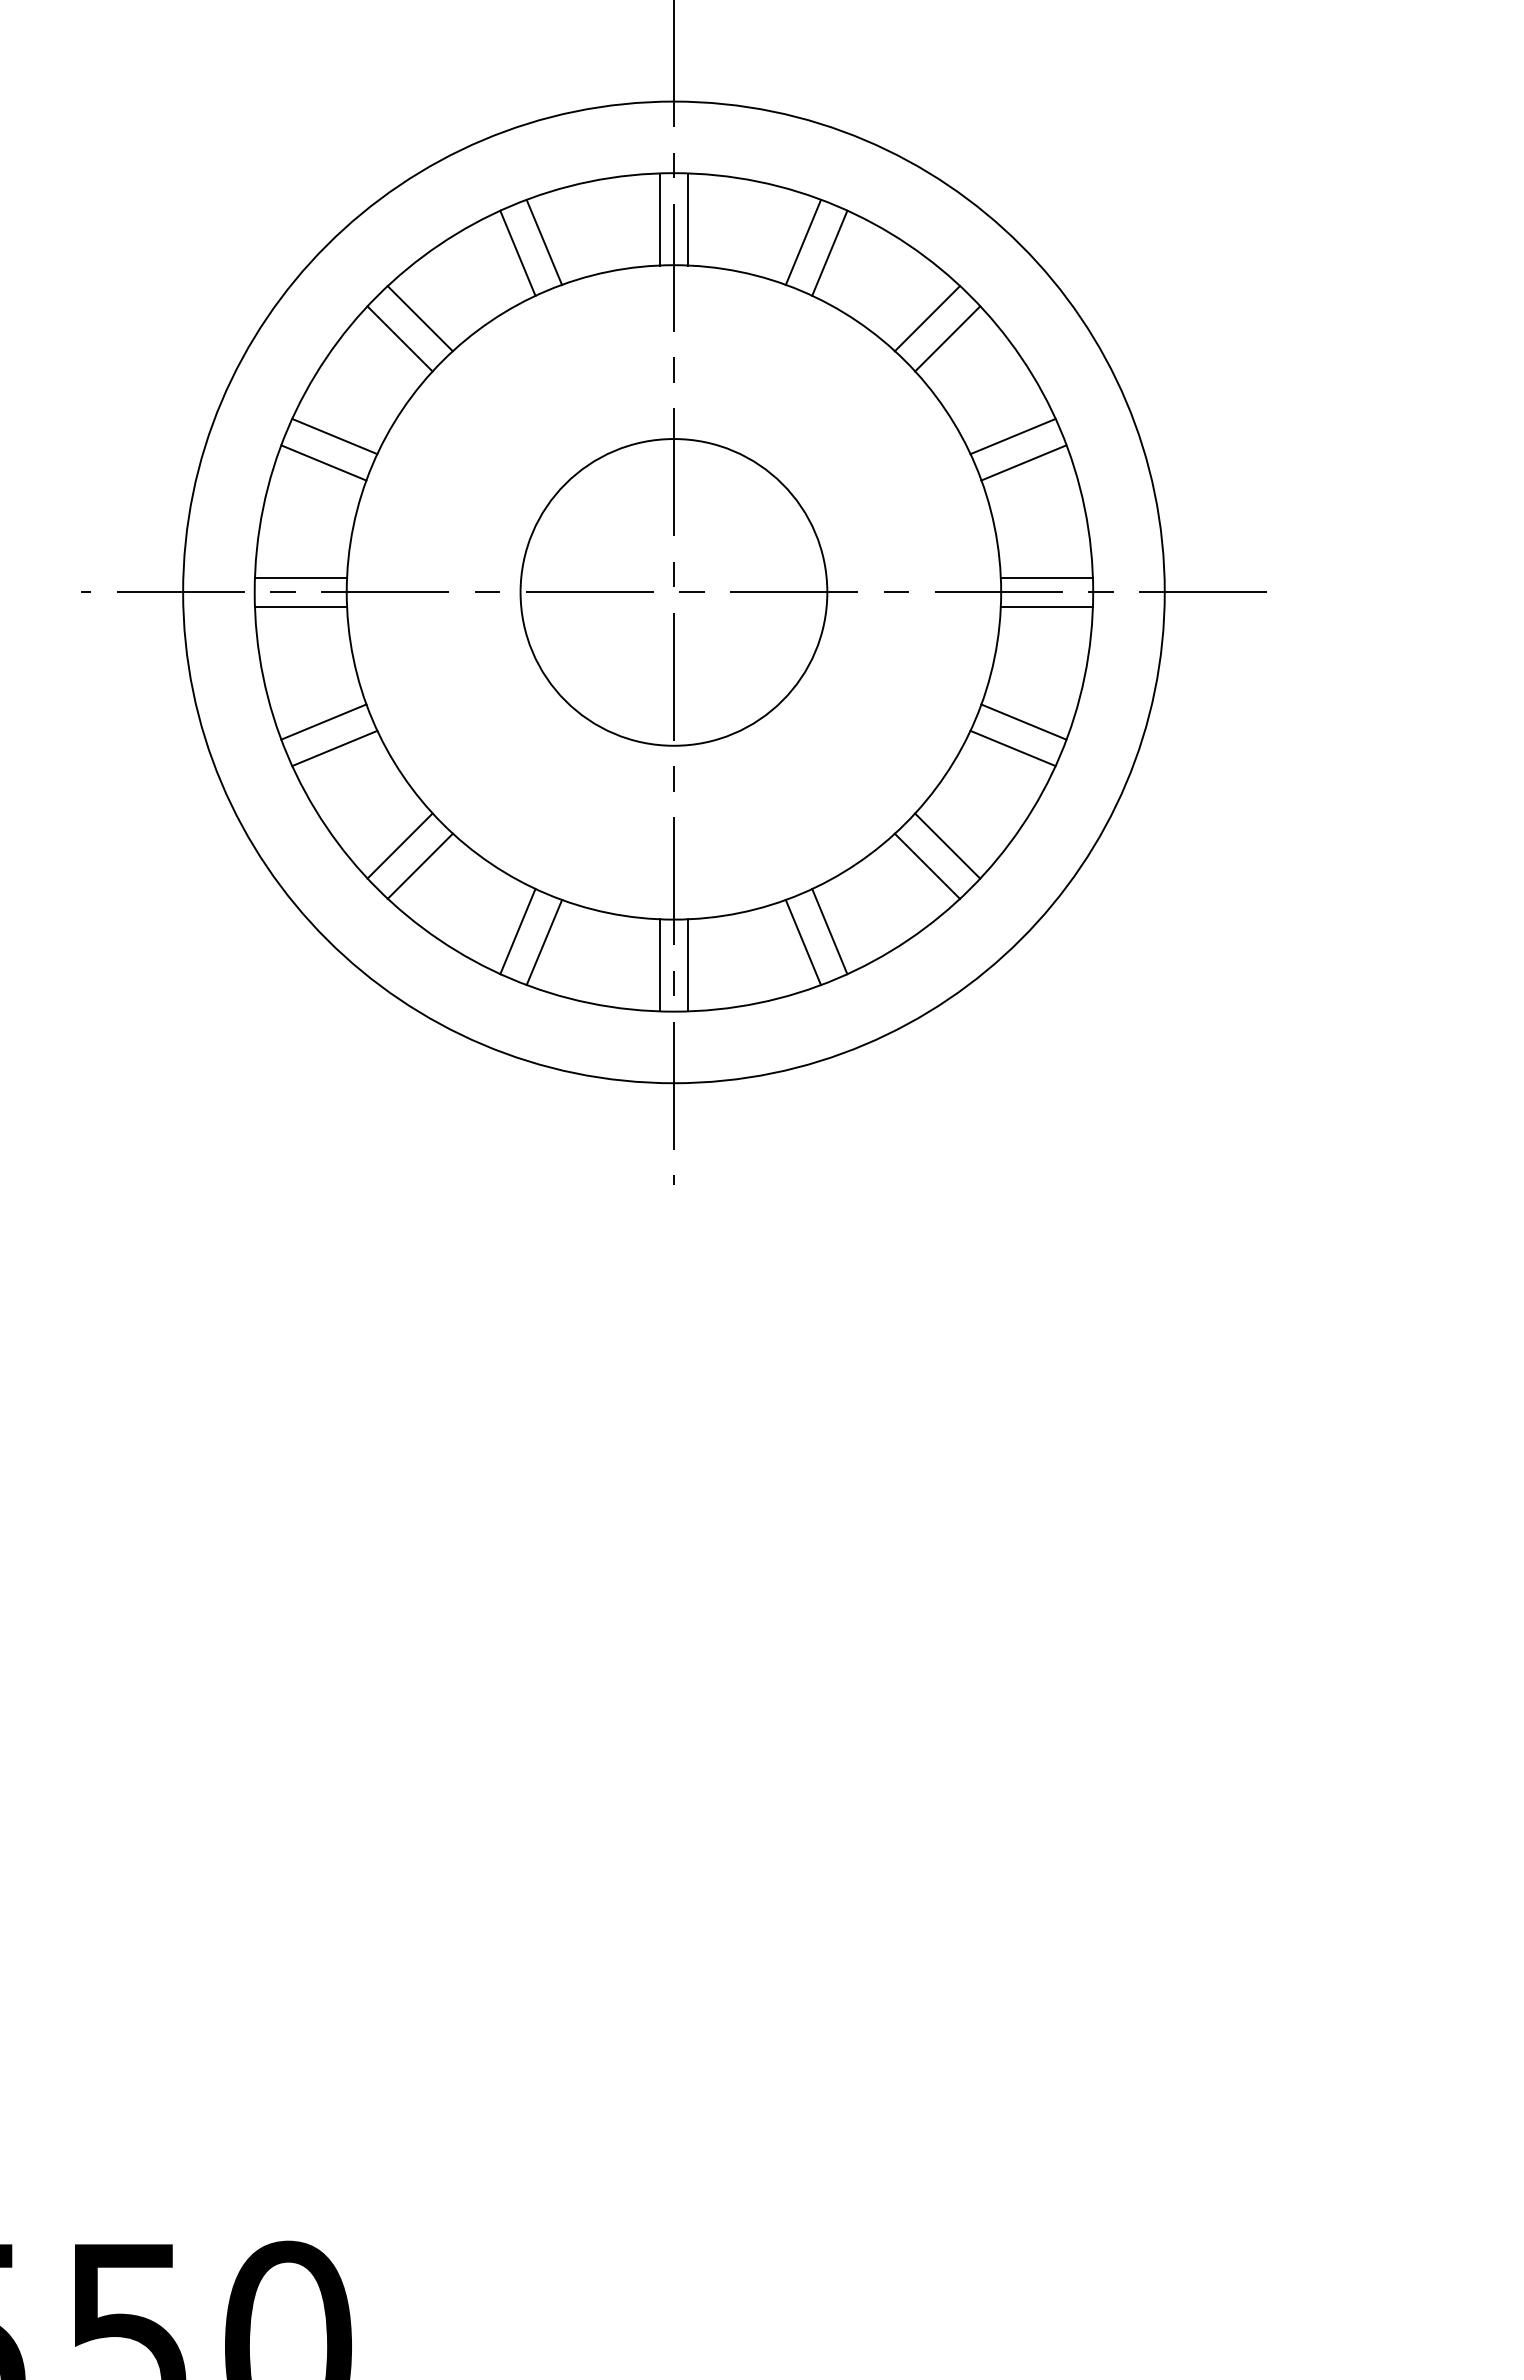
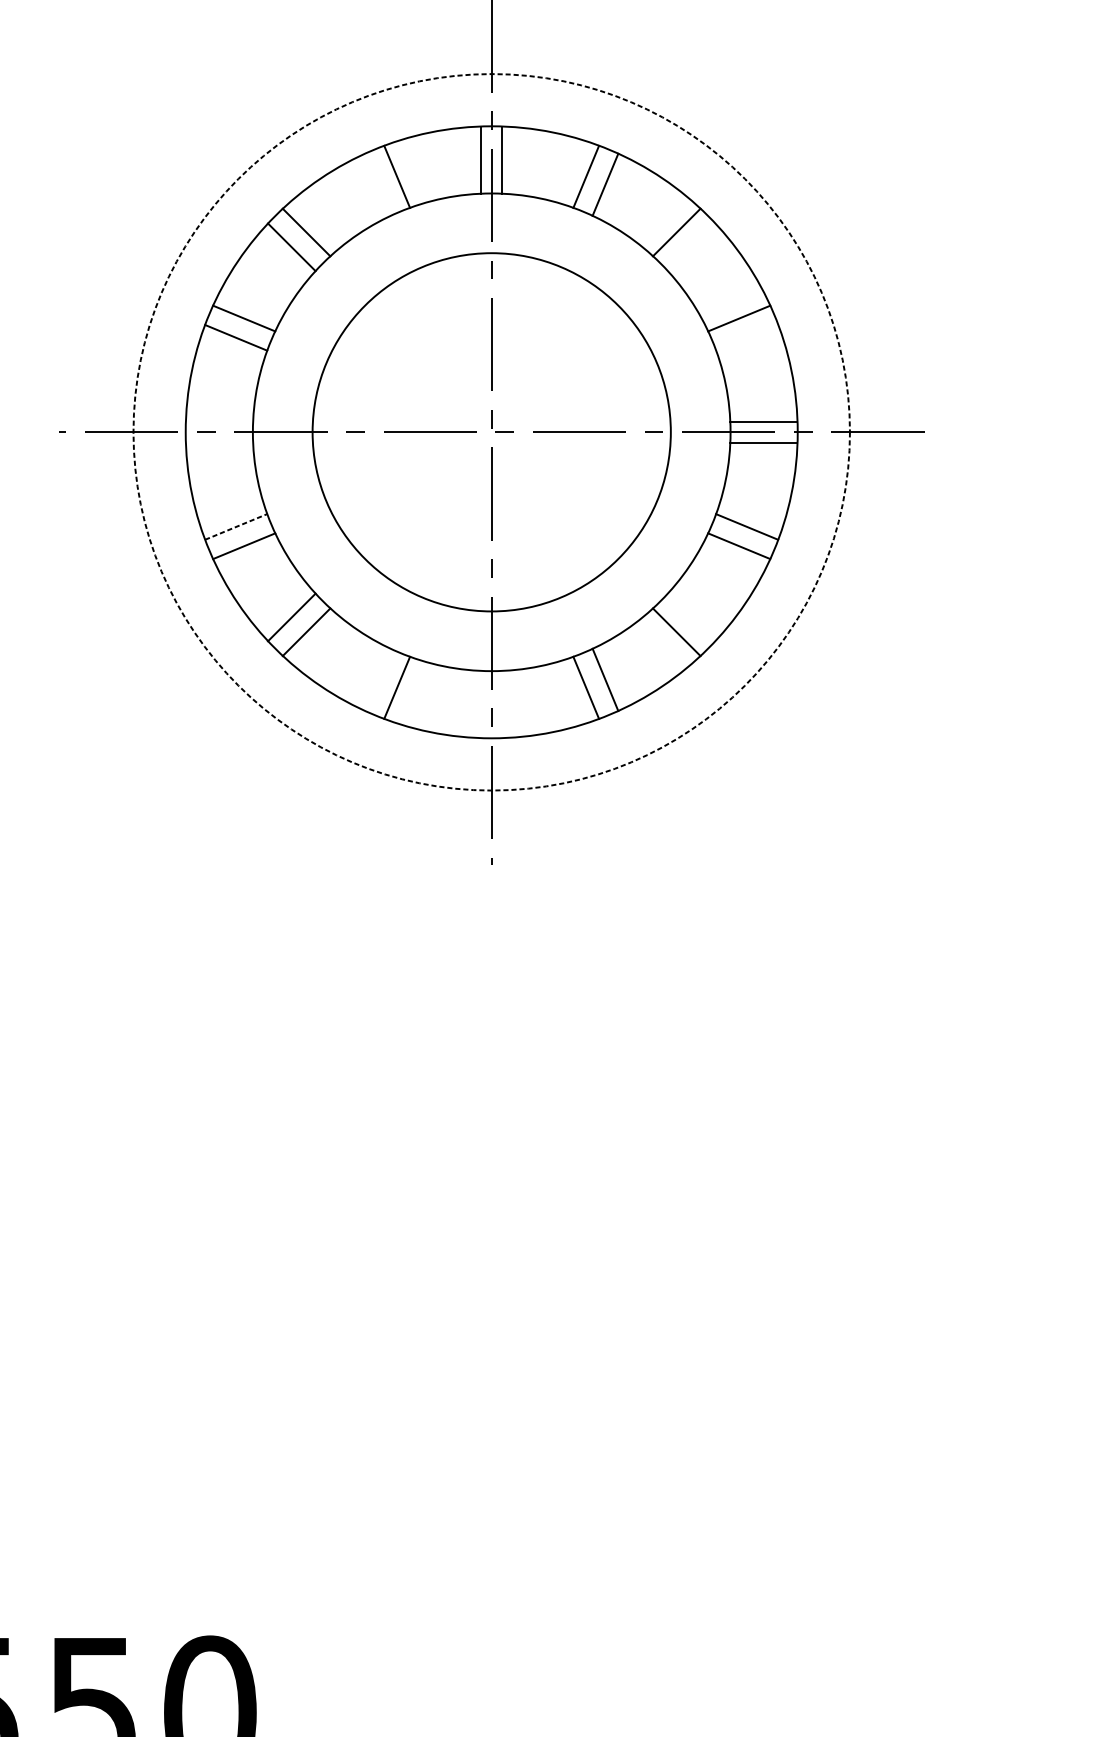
line: (517, 252) -> (377, 184), removed
line: (947, 338) -> (691, 246), removed
line: (1023, 462) -> (746, 337), removed
line: (300, 578) -> (219, 422), removed
circle: (673, 592) -> (491, 432), size x1.6
circle: (673, 592) -> (491, 432), solid -> dashed
line: (300, 606) -> (219, 442), removed
line: (324, 721) -> (236, 526), solid -> dashed
line: (947, 845) -> (691, 617), removed
line: (517, 931) -> (377, 679), removed
line: (659, 965) -> (481, 704), removed
line: (688, 965) -> (502, 704), removed

